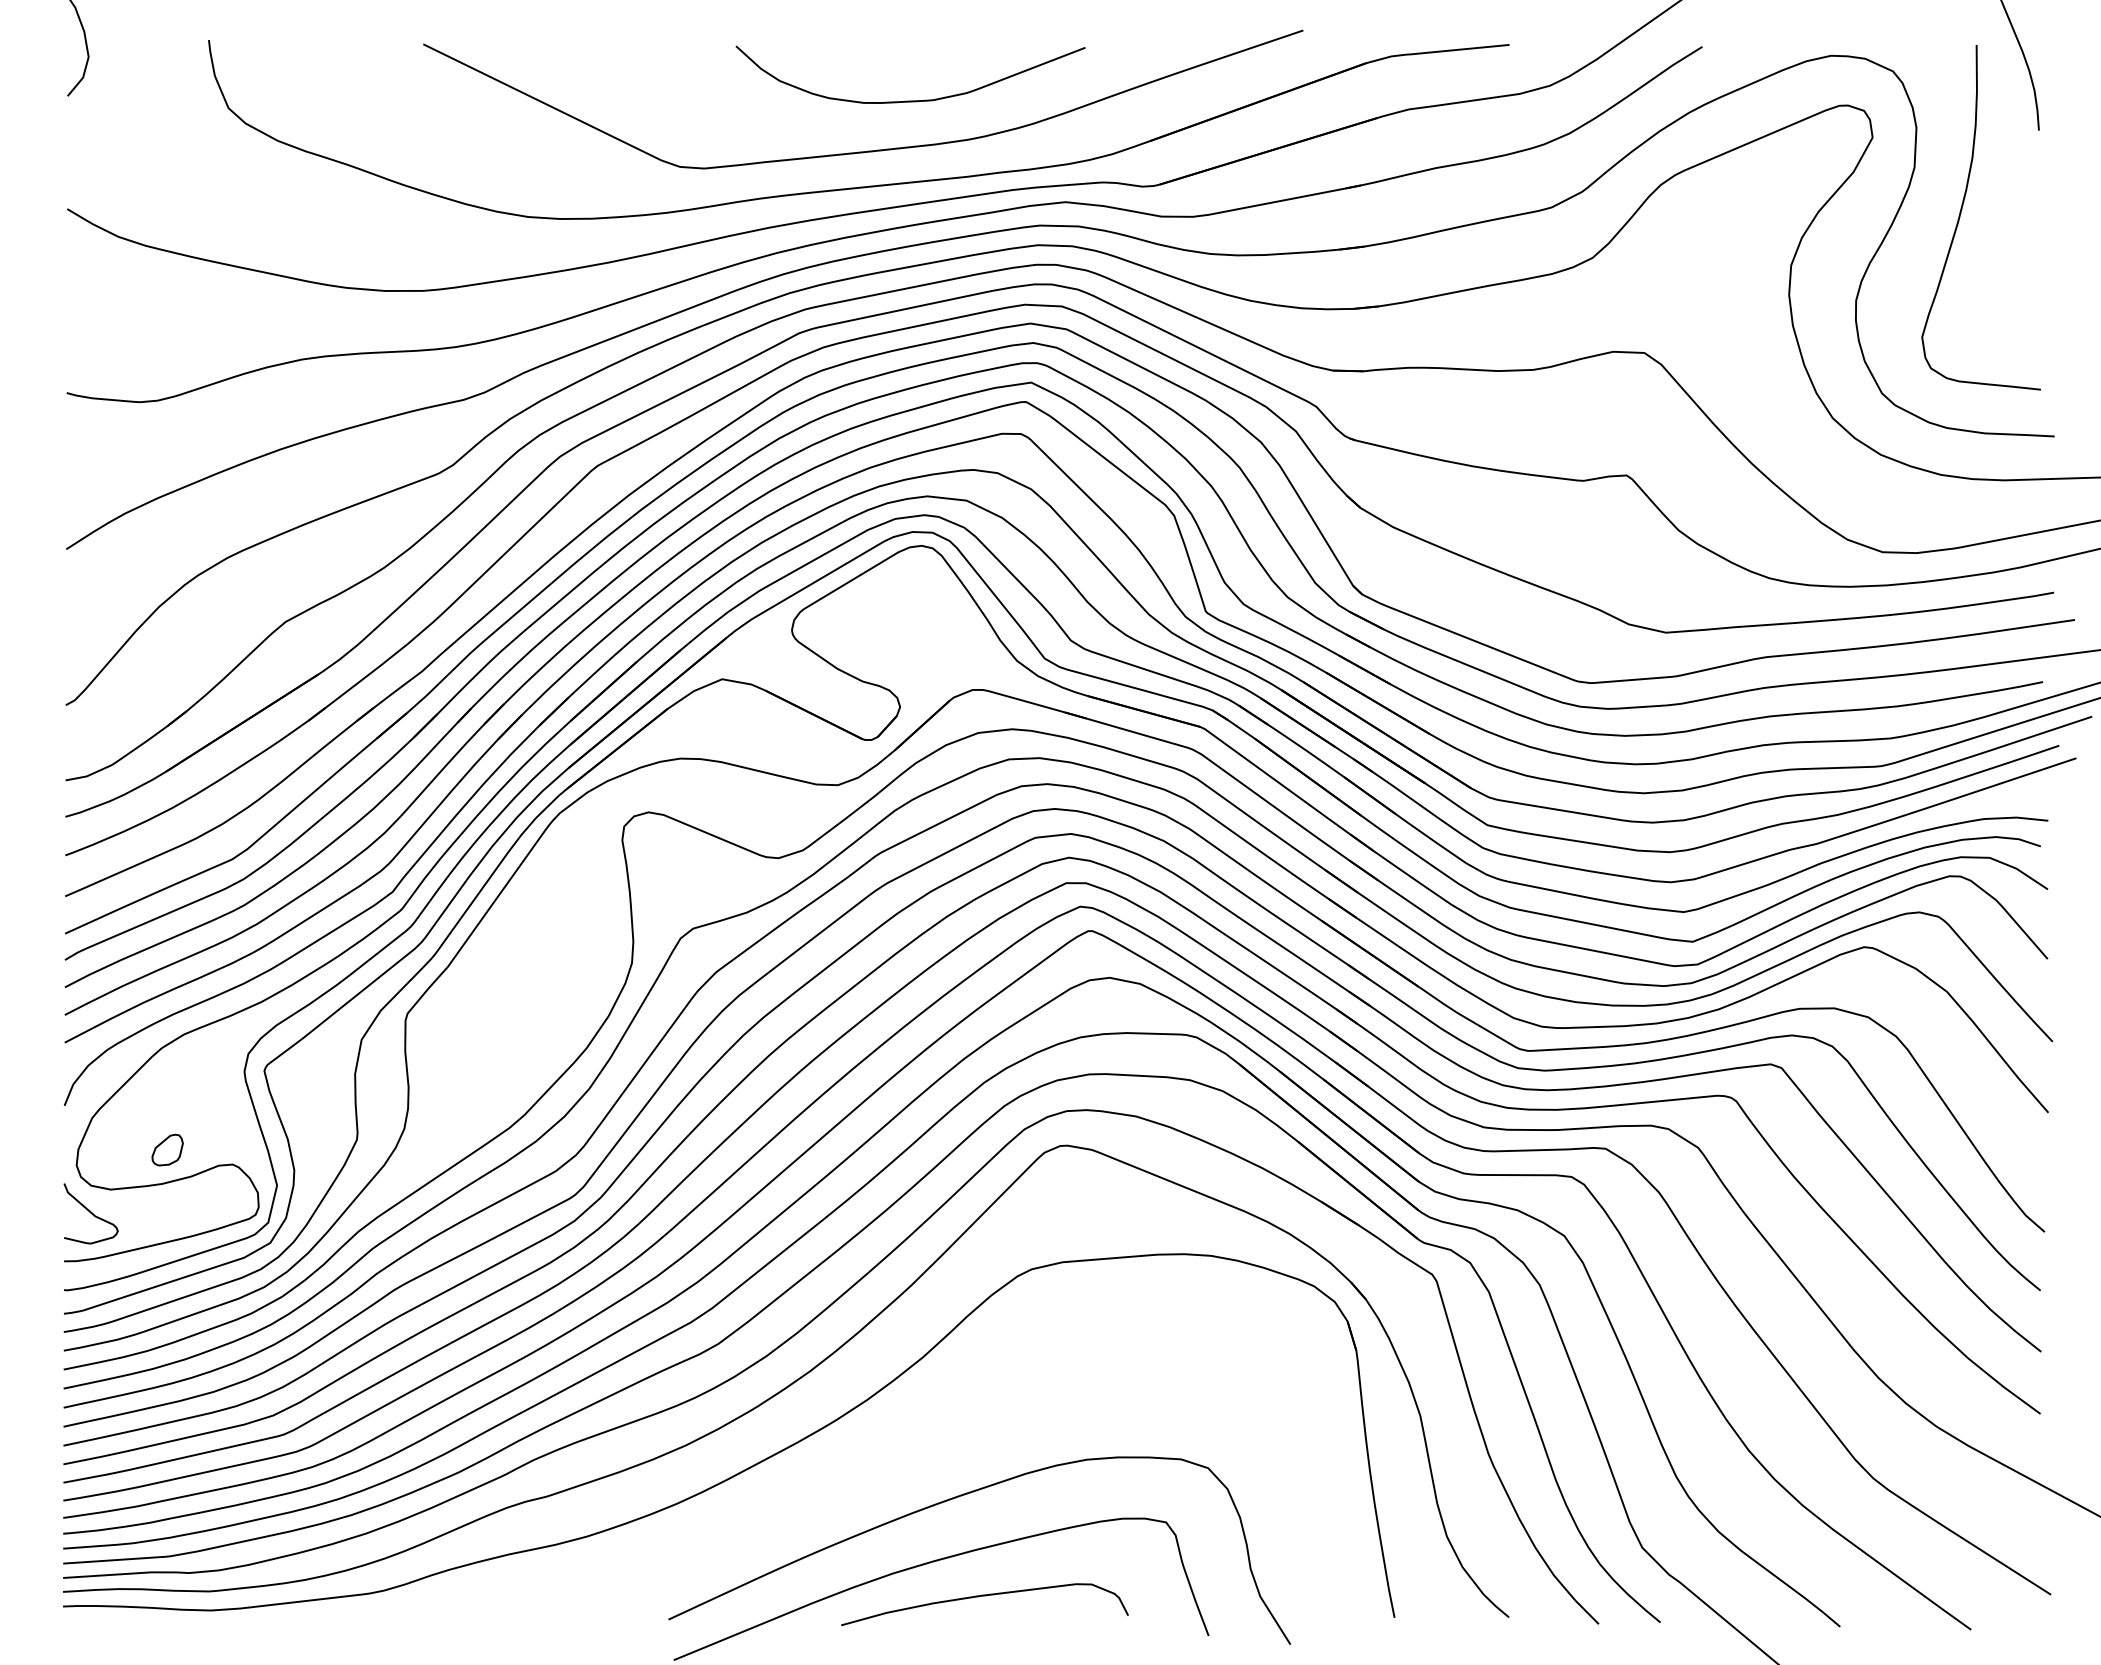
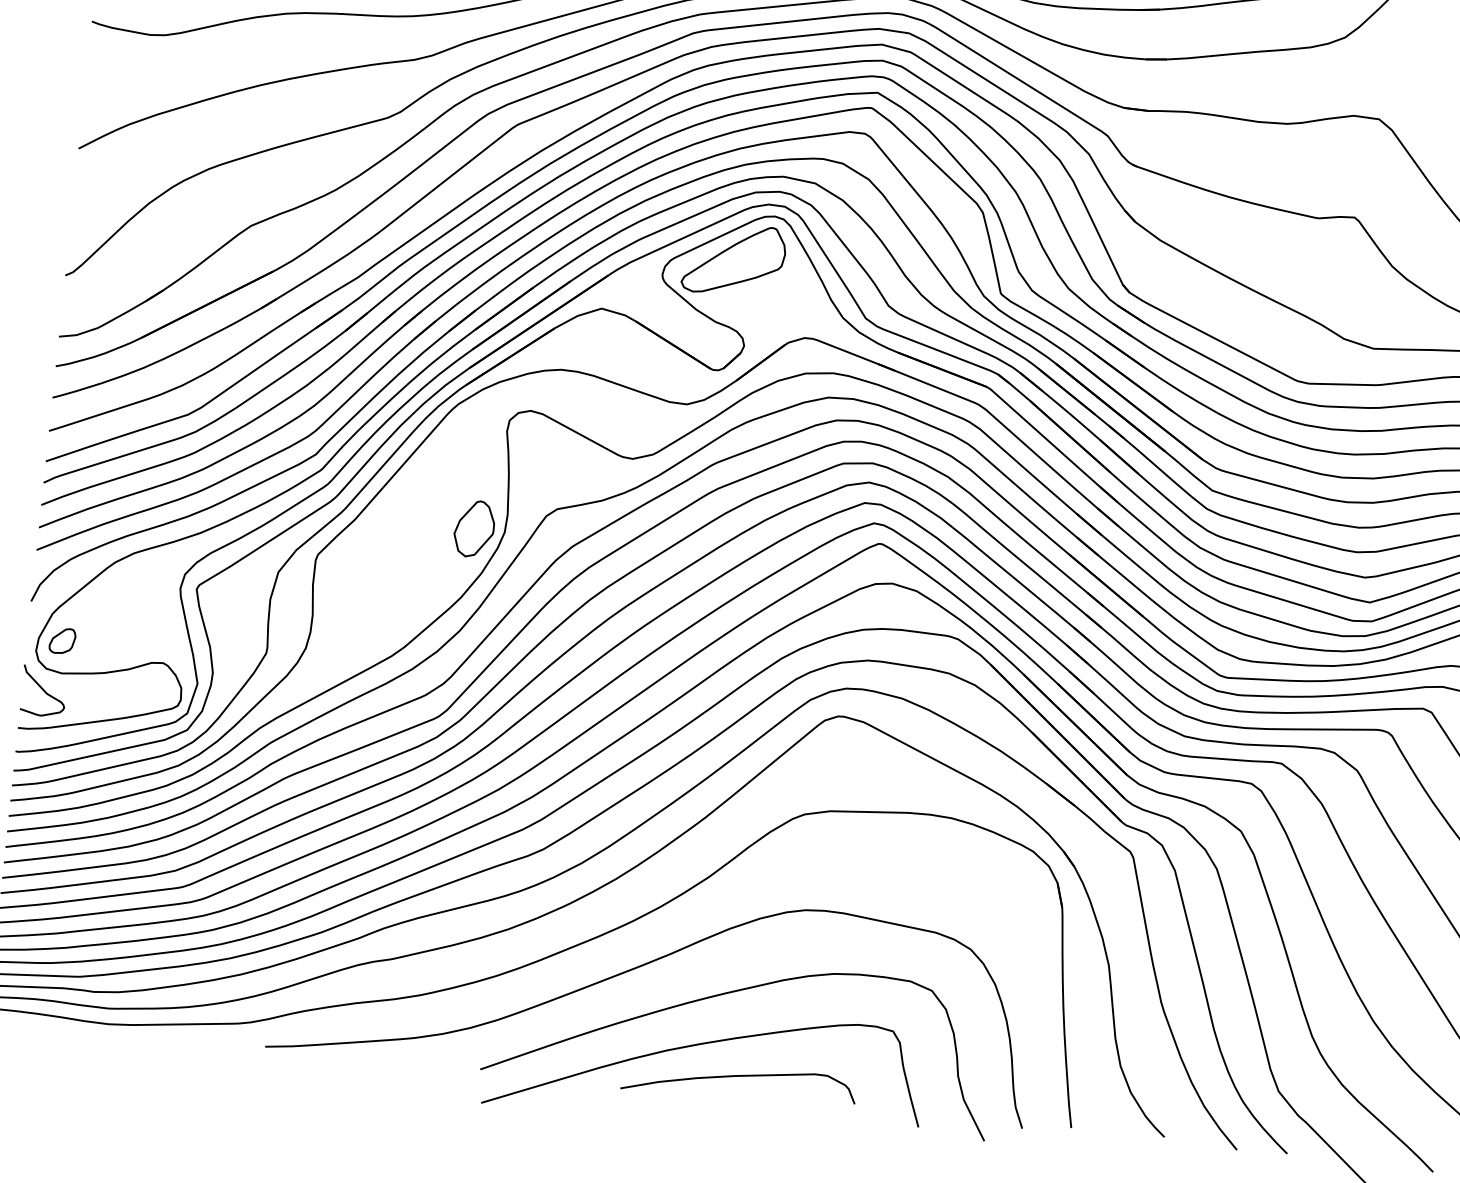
part: (877, 603) -> (734, 259), added
part: (594, 962) -> (474, 528), added
part: (167, 1149) -> (62, 640), moved
curve: (854, 1473) -> (643, 965), added

